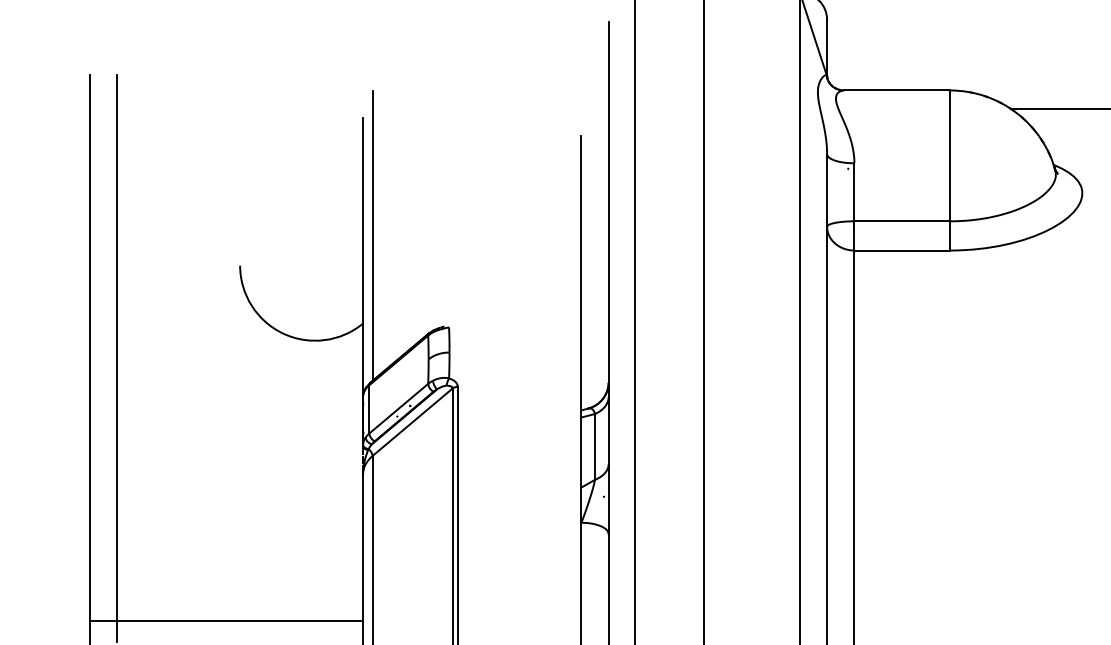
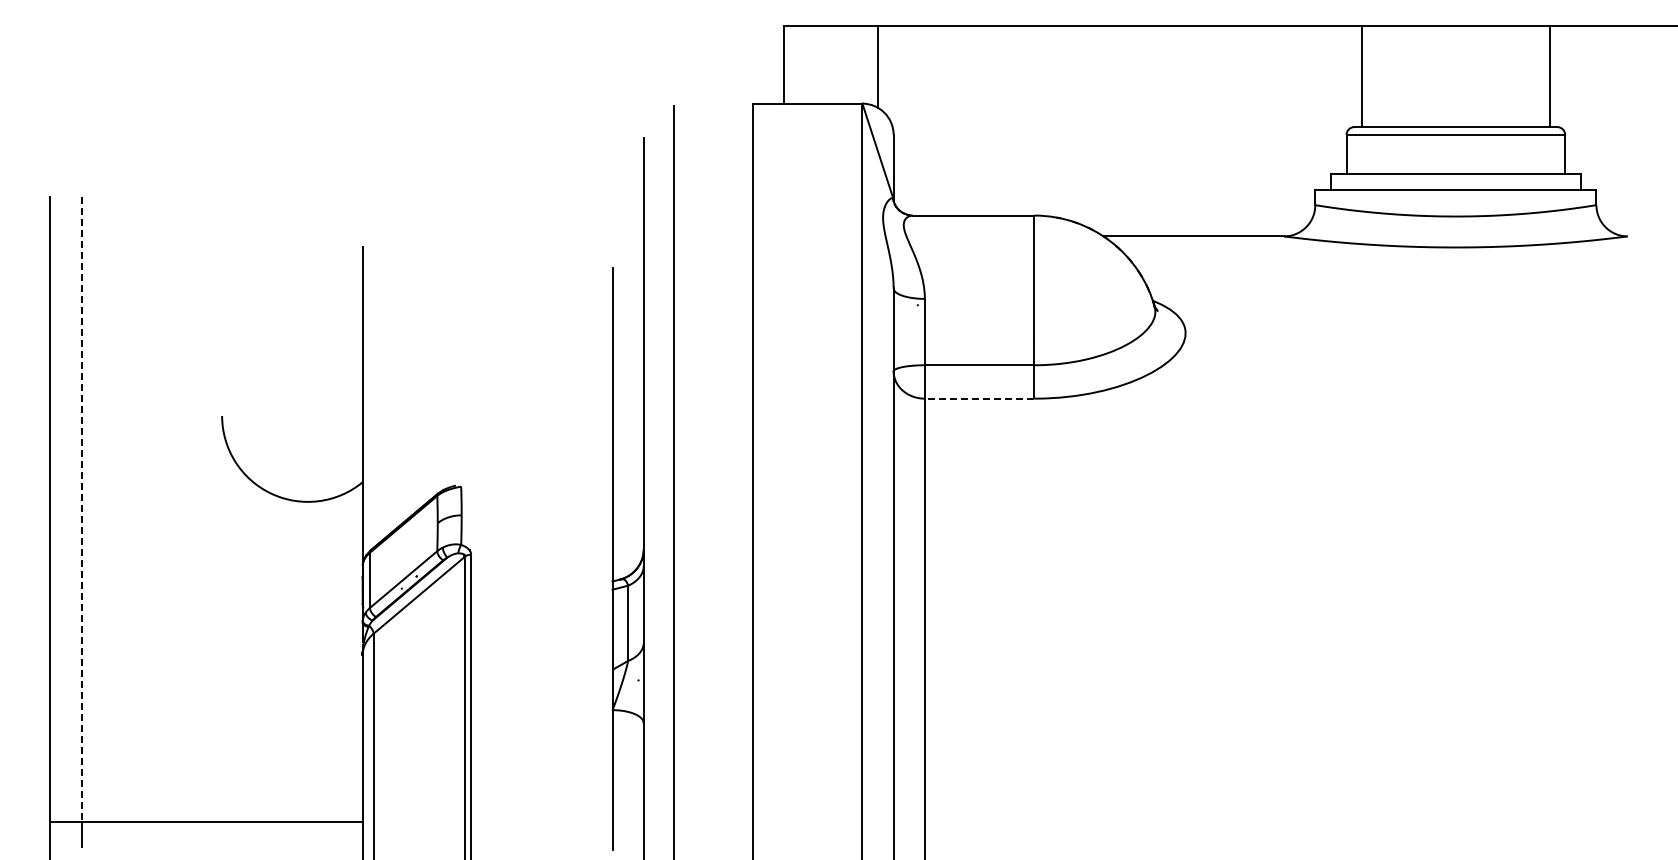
line: (372, 236) -> (373, 382), removed
line: (902, 250) -> (979, 398), solid -> dashed
line: (117, 348) -> (81, 510), solid -> dashed

